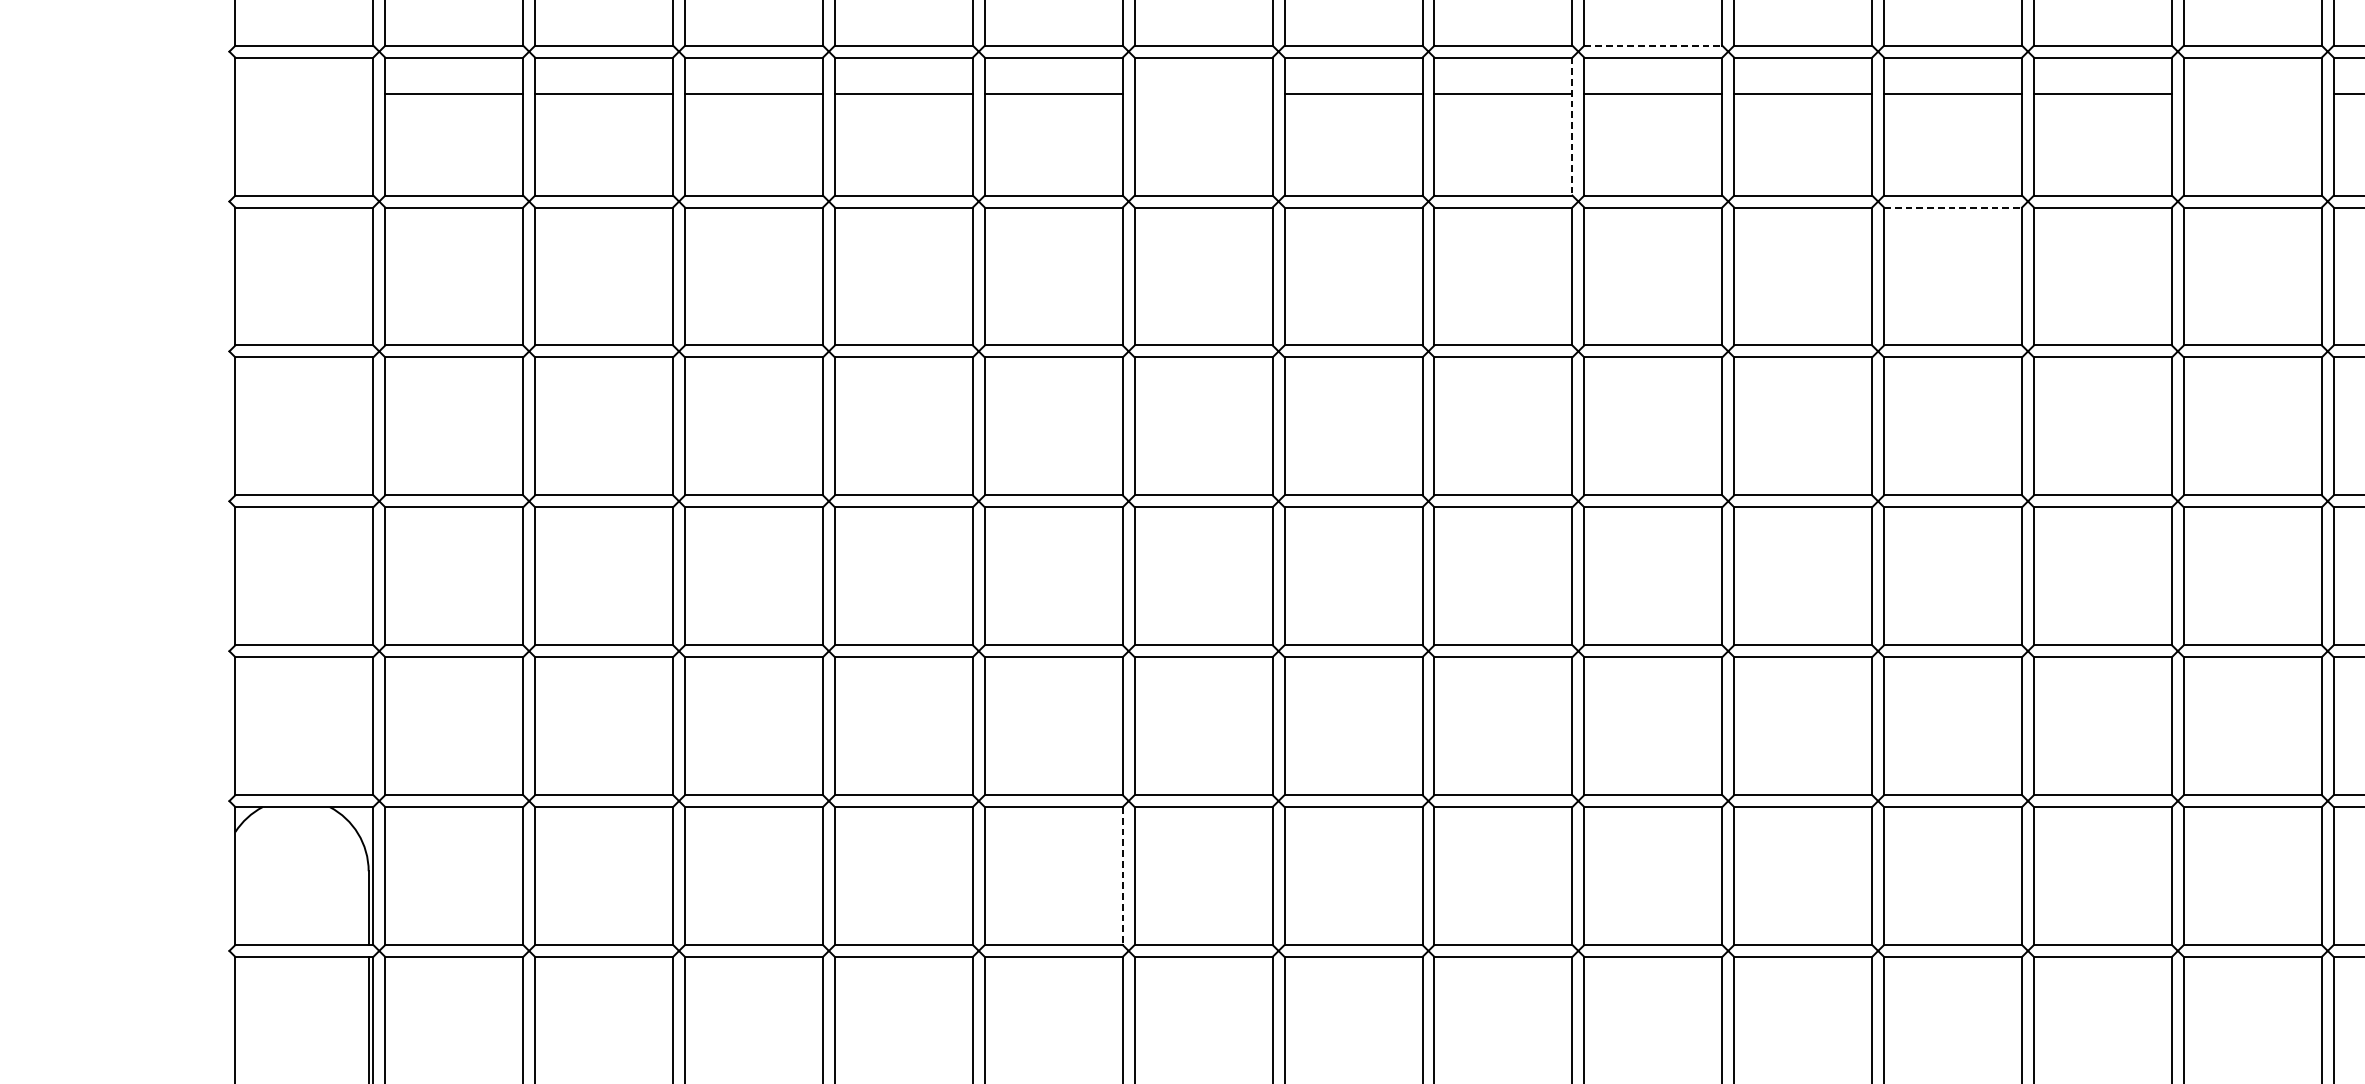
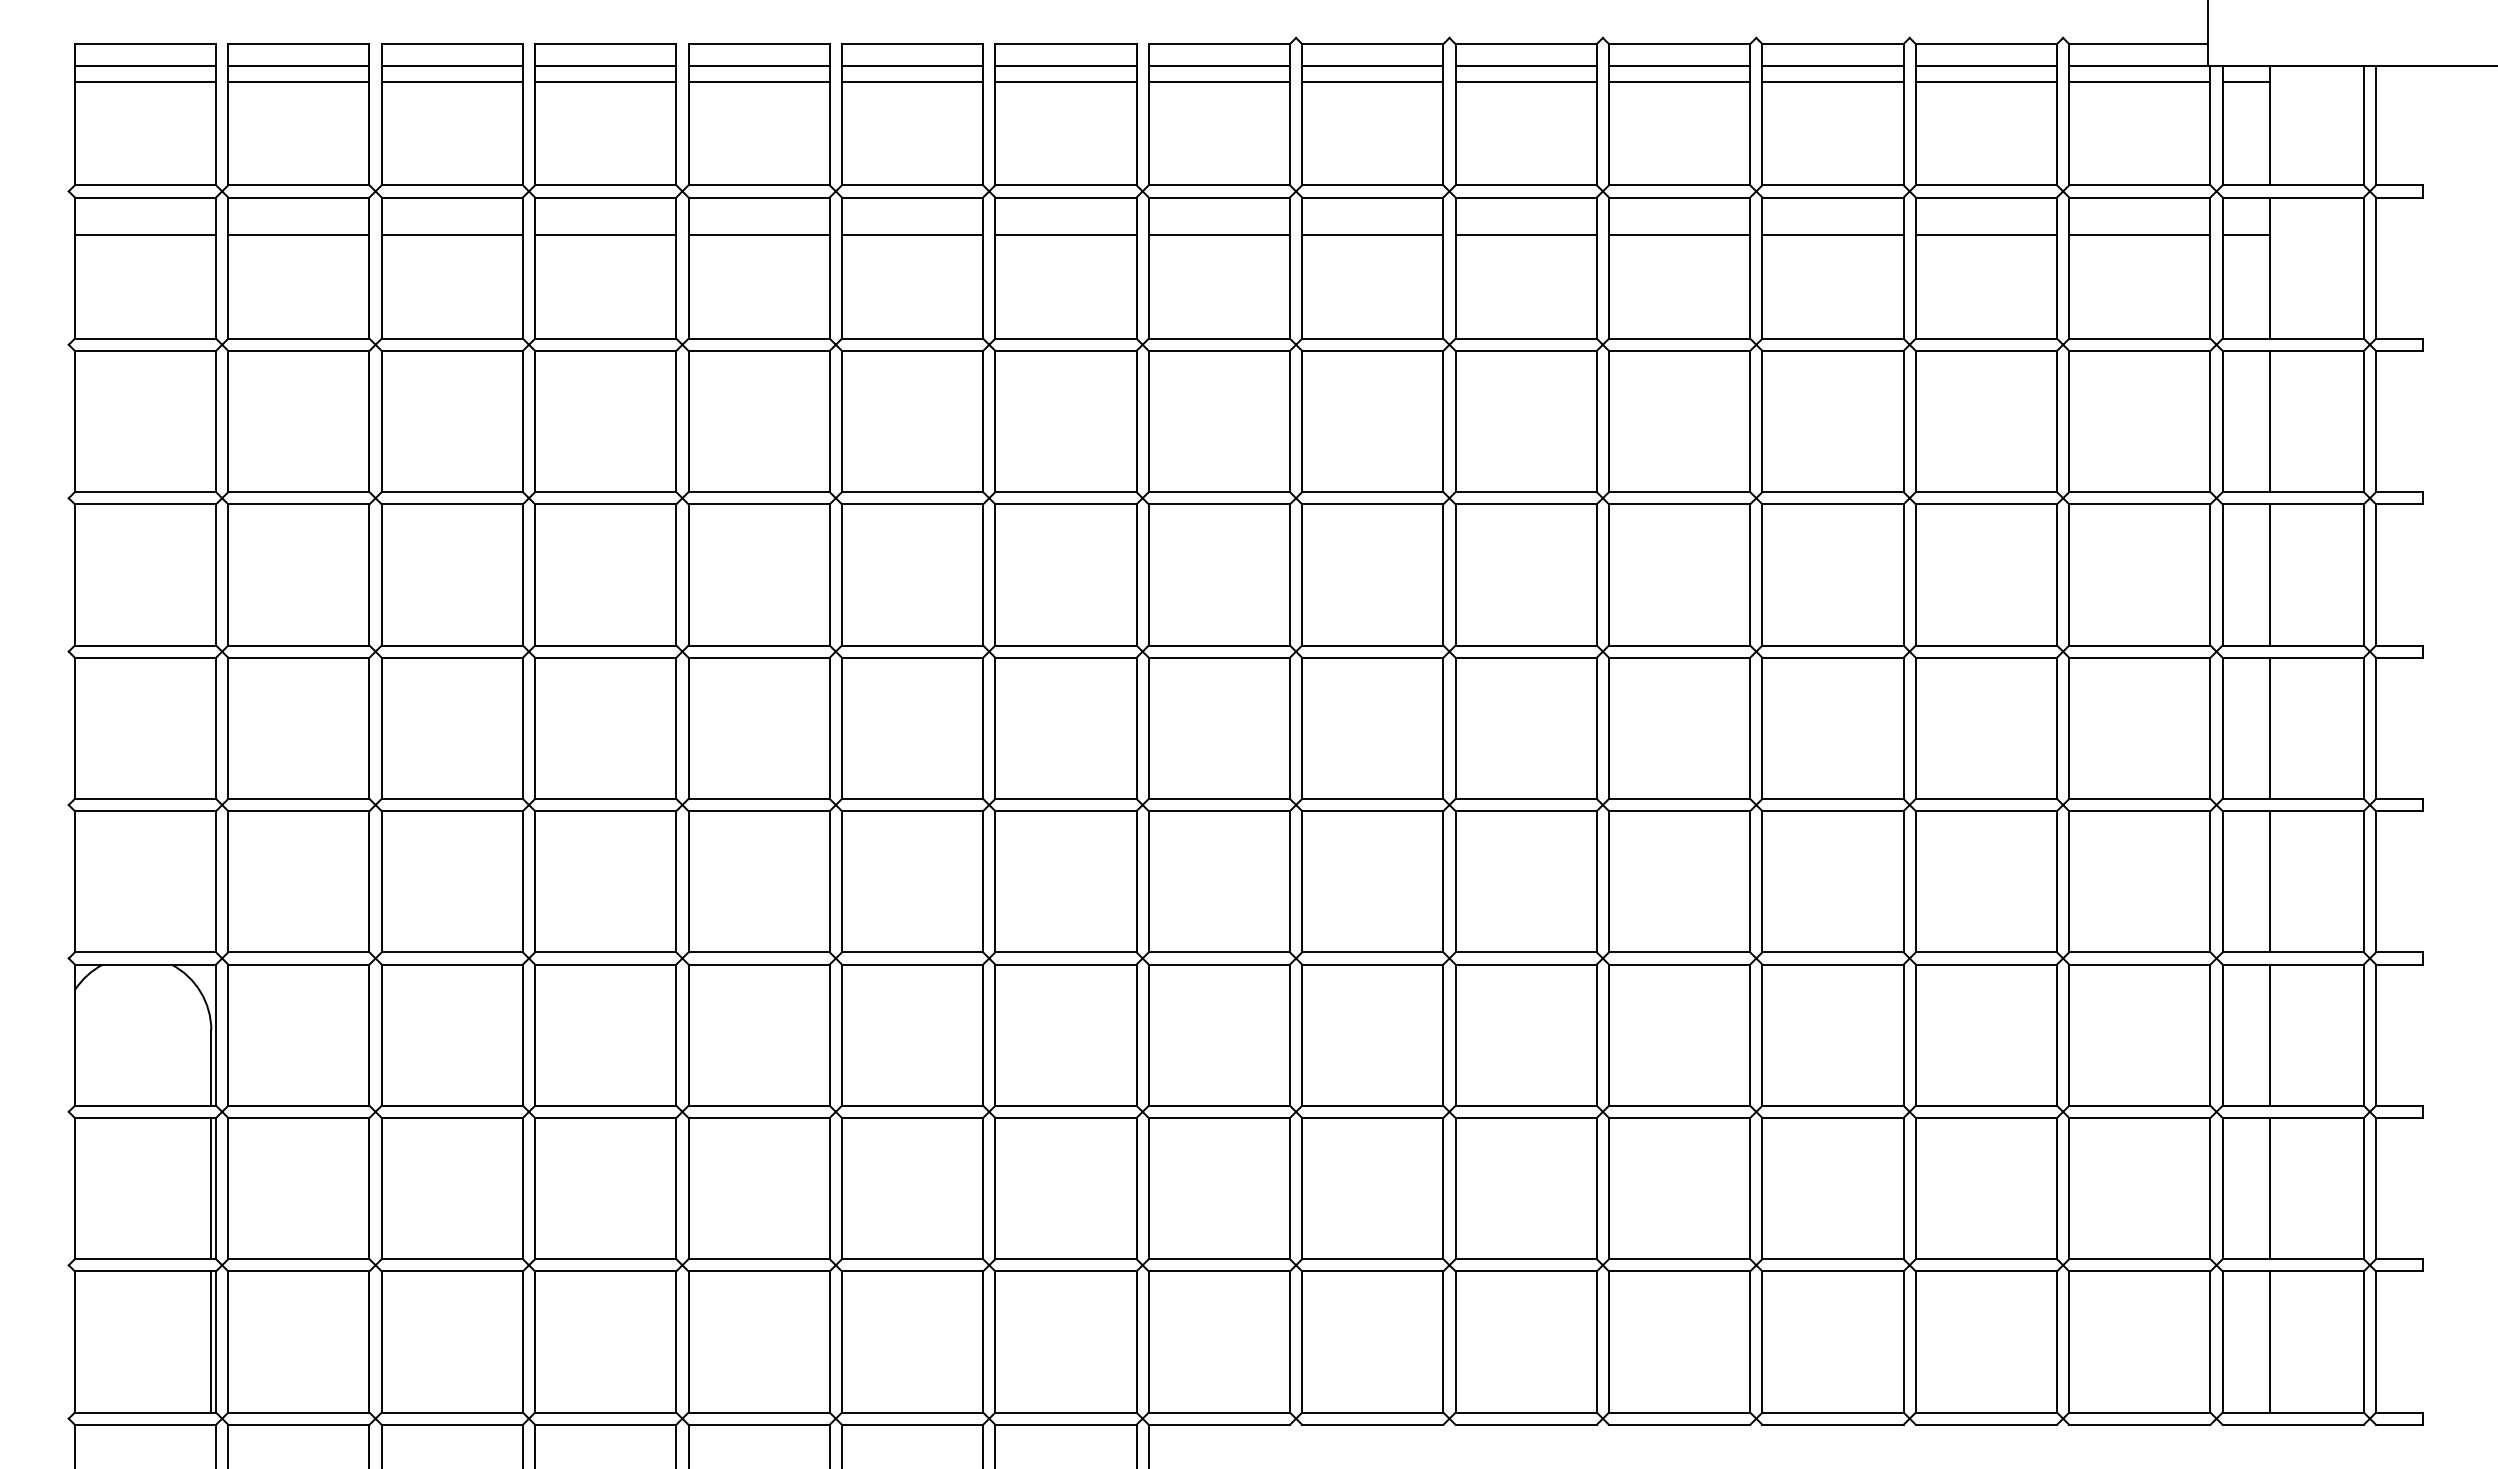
line: (1653, 45) -> (1526, 185), dashed -> solid
line: (304, 94) -> (145, 235), added
line: (1203, 94) -> (1065, 235), added
line: (2252, 94) -> (2139, 235), added
line: (1572, 126) -> (1443, 268), dashed -> solid
line: (1953, 207) -> (1833, 350), dashed -> solid
line: (1123, 876) -> (983, 1035), dashed -> solid

